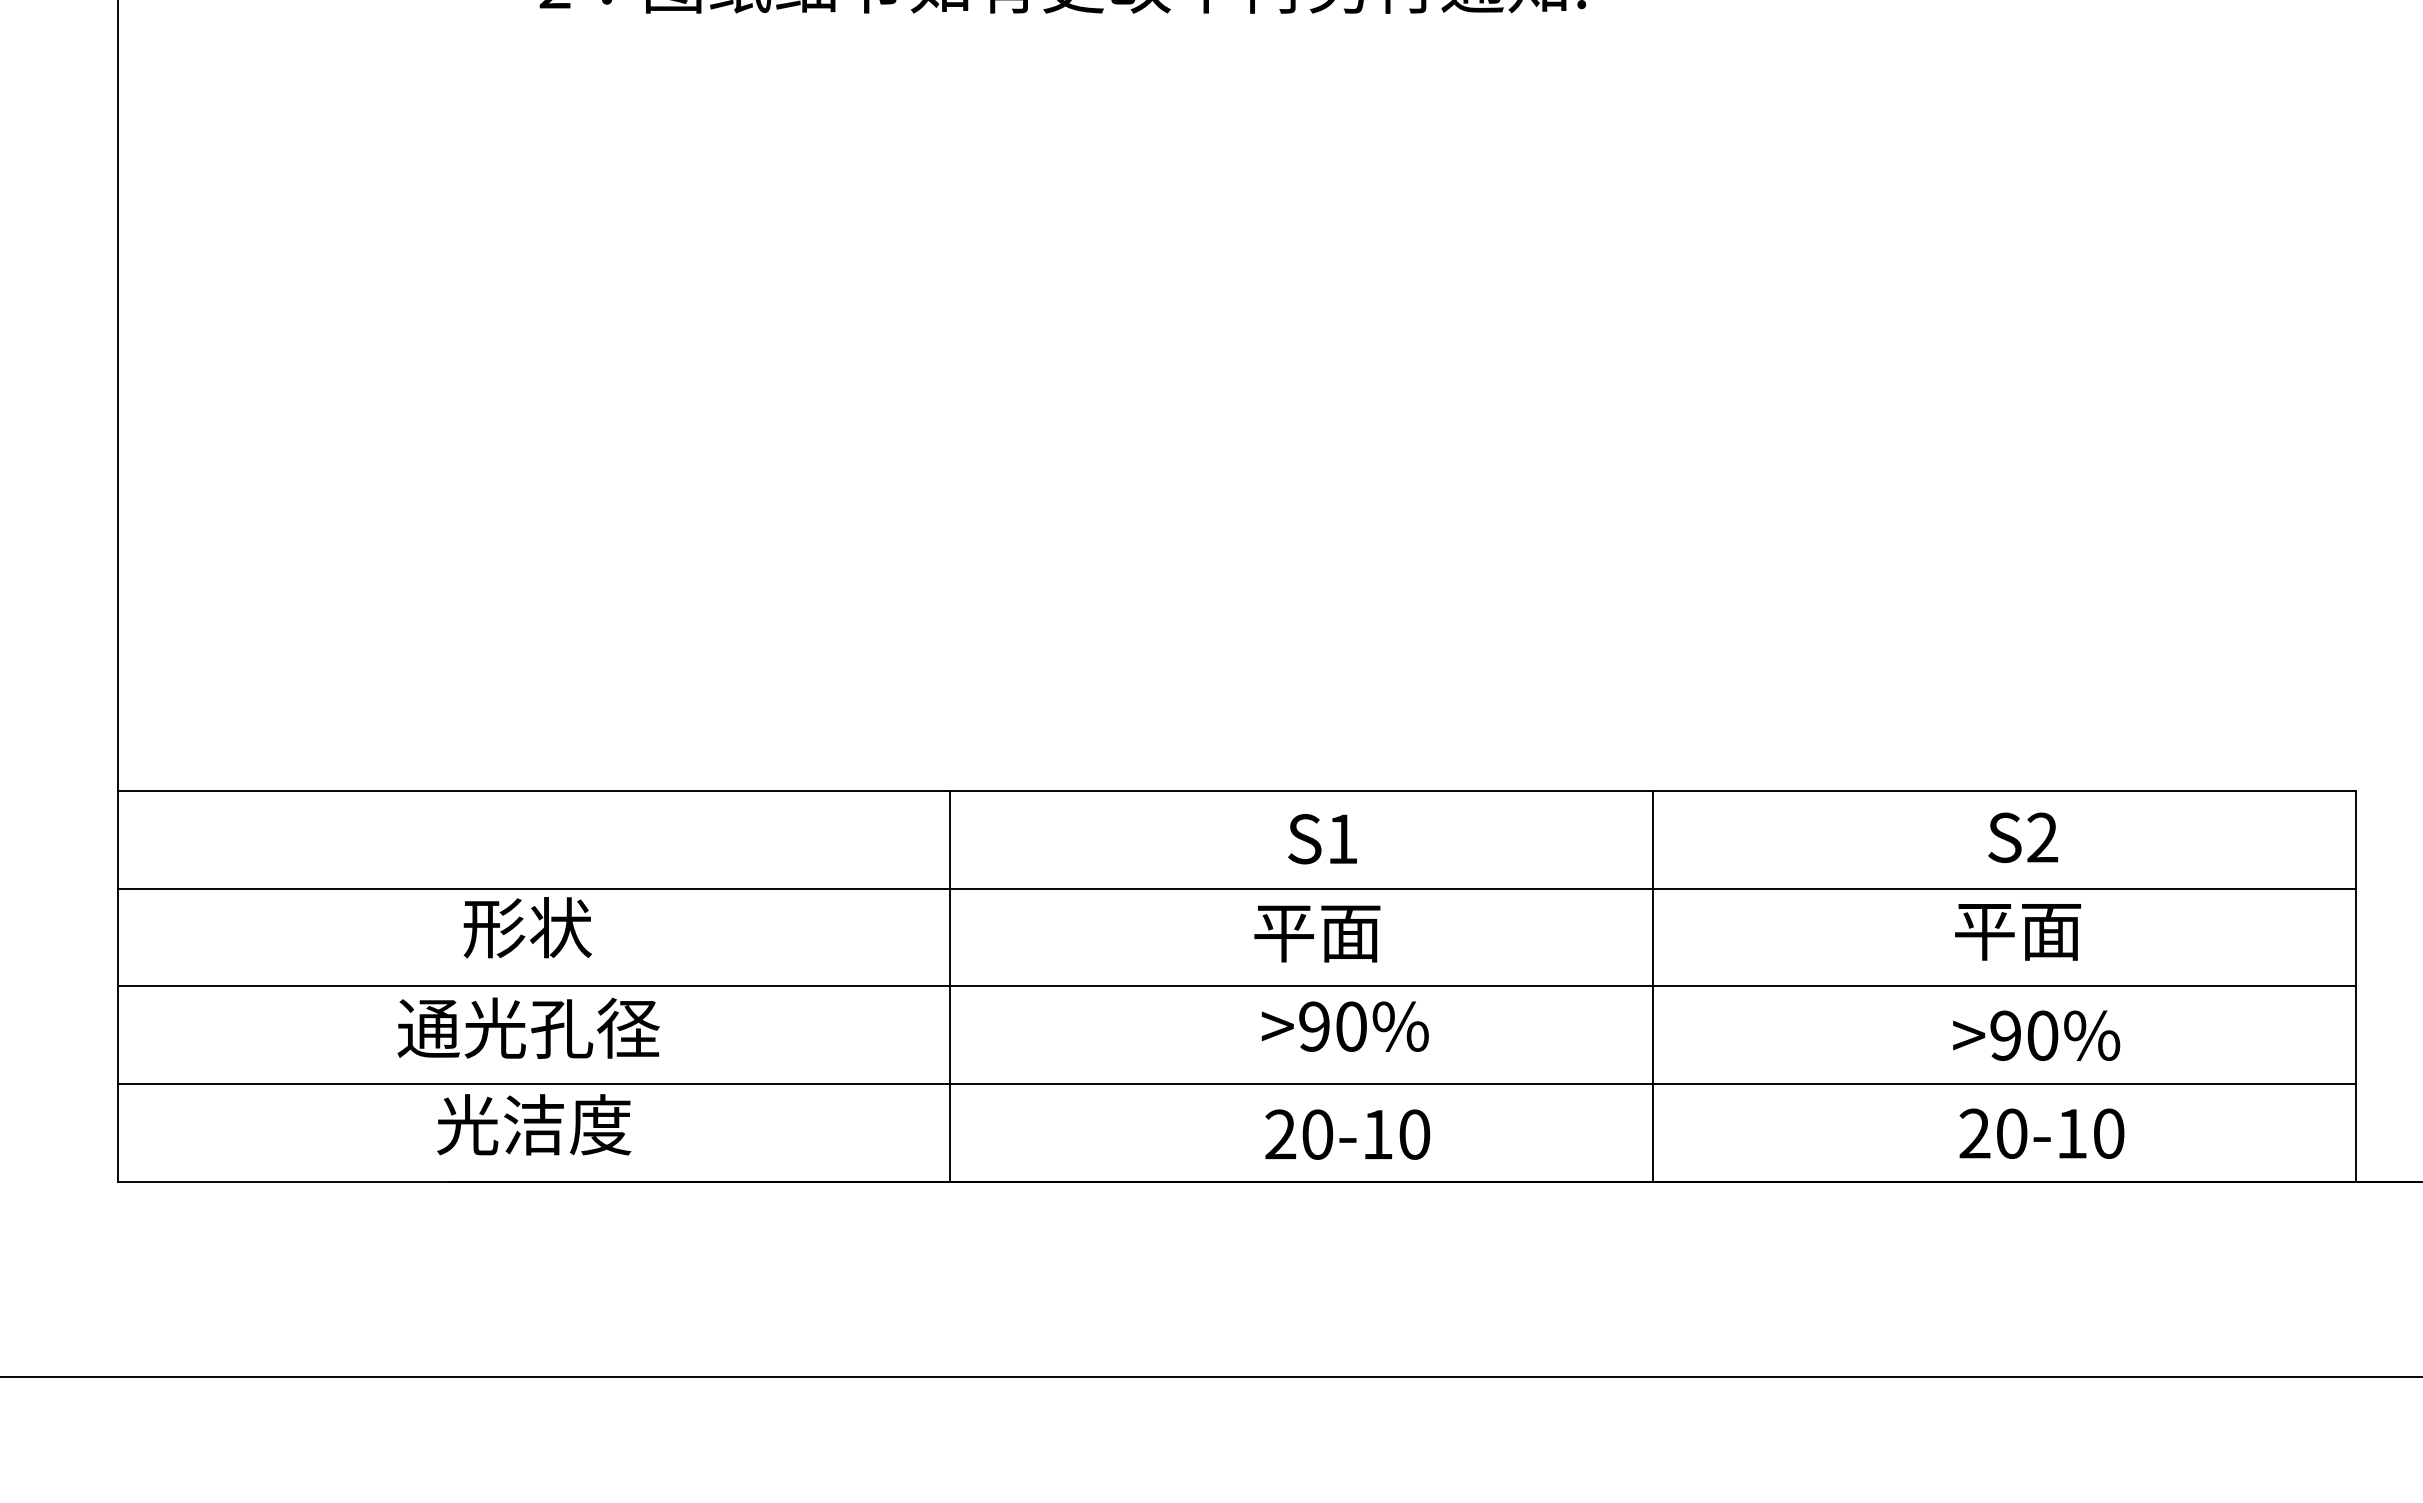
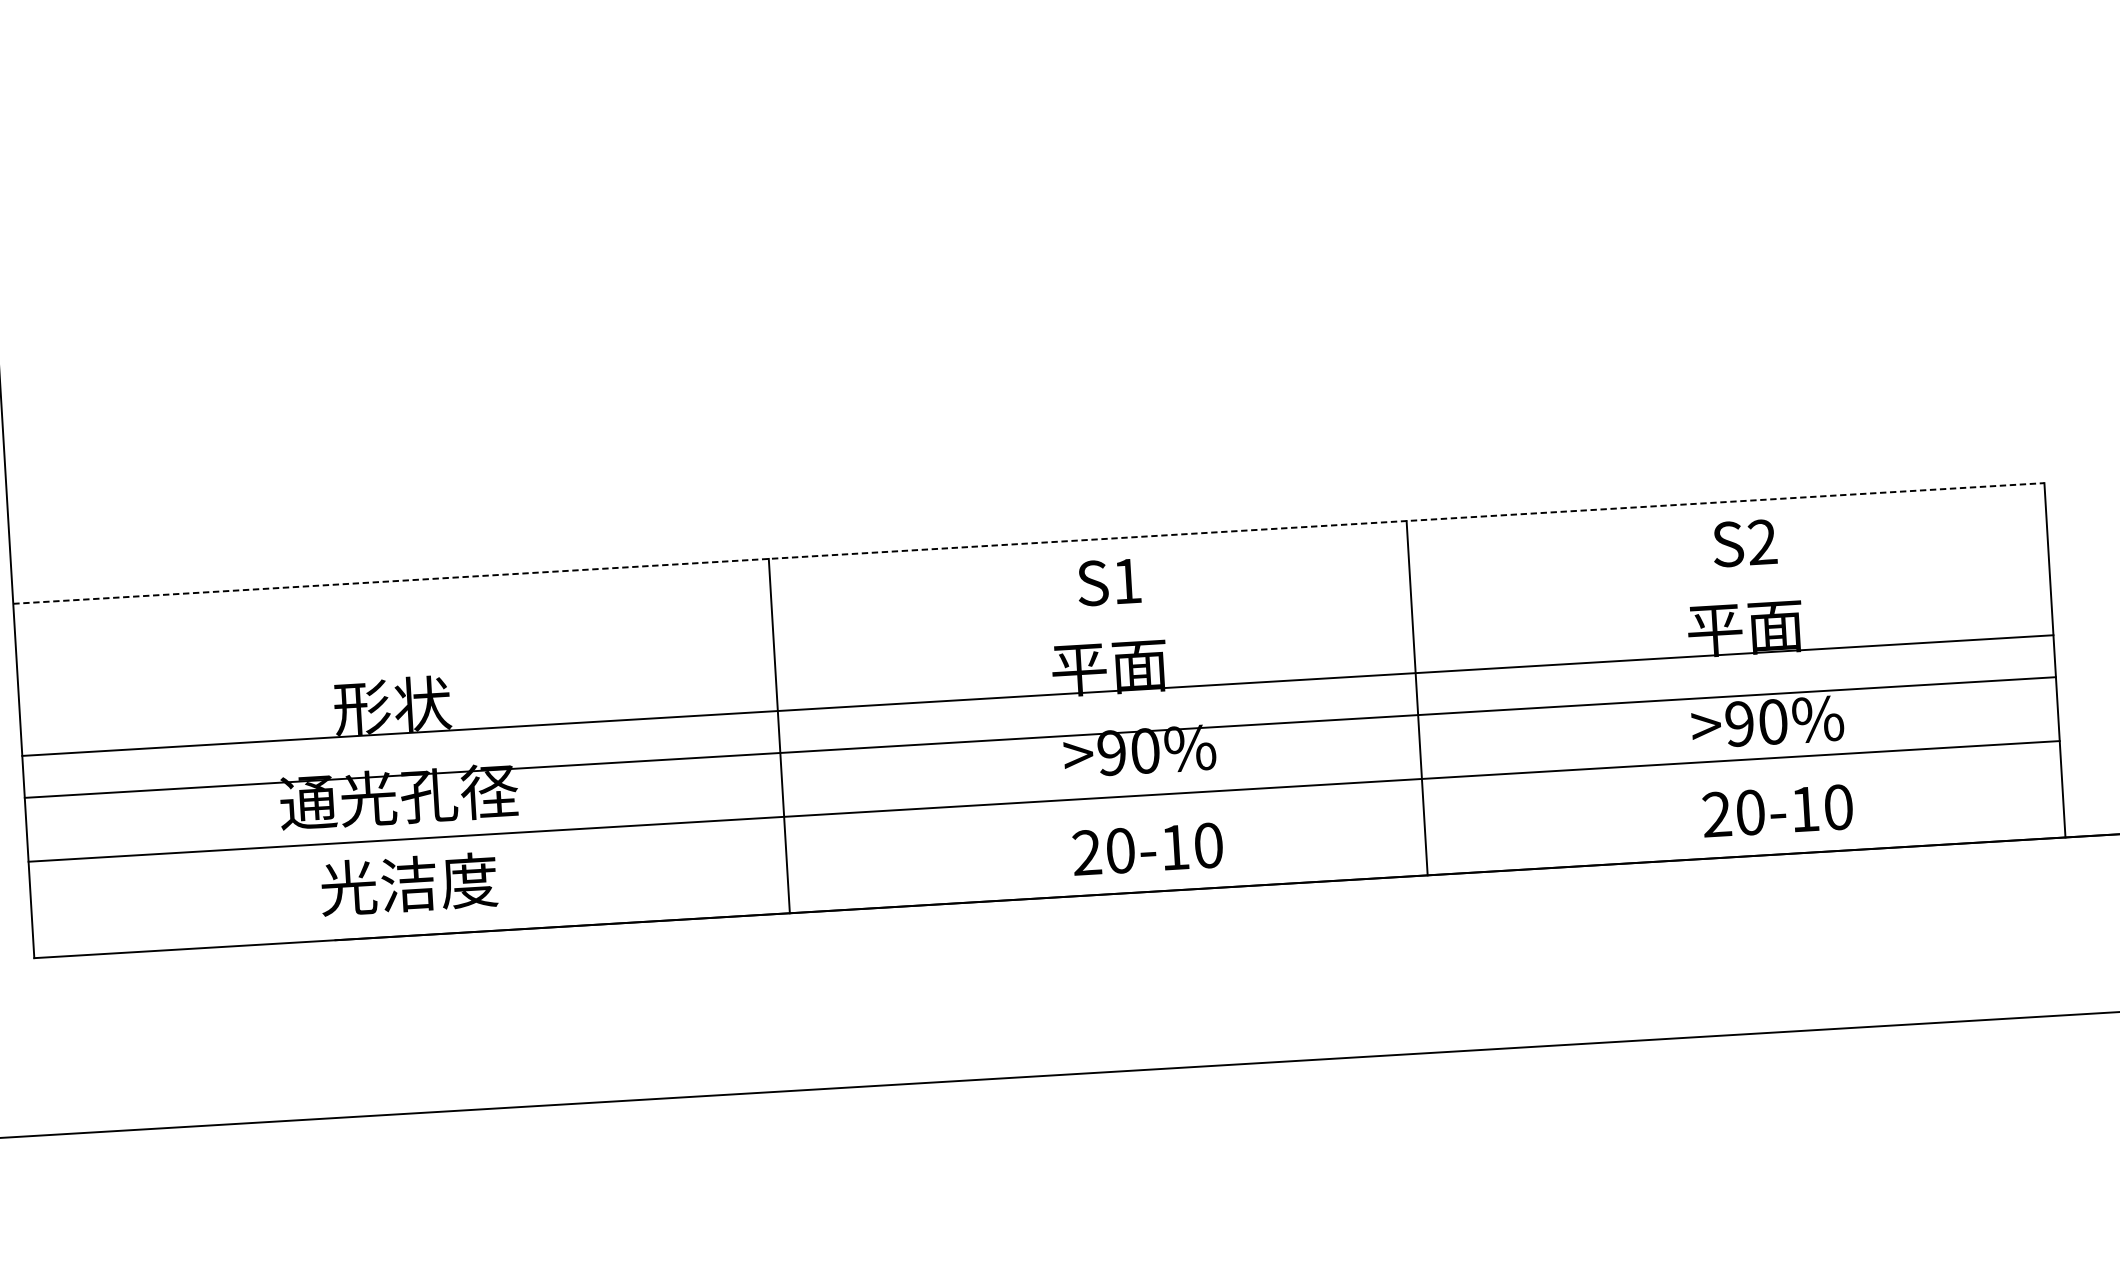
line: (1237, 791) -> (1029, 543), solid -> dashed
line: (1236, 888) -> (1037, 695), moved
line: (1236, 986) -> (1043, 801), moved
line: (1236, 1084) -> (1040, 737), moved

